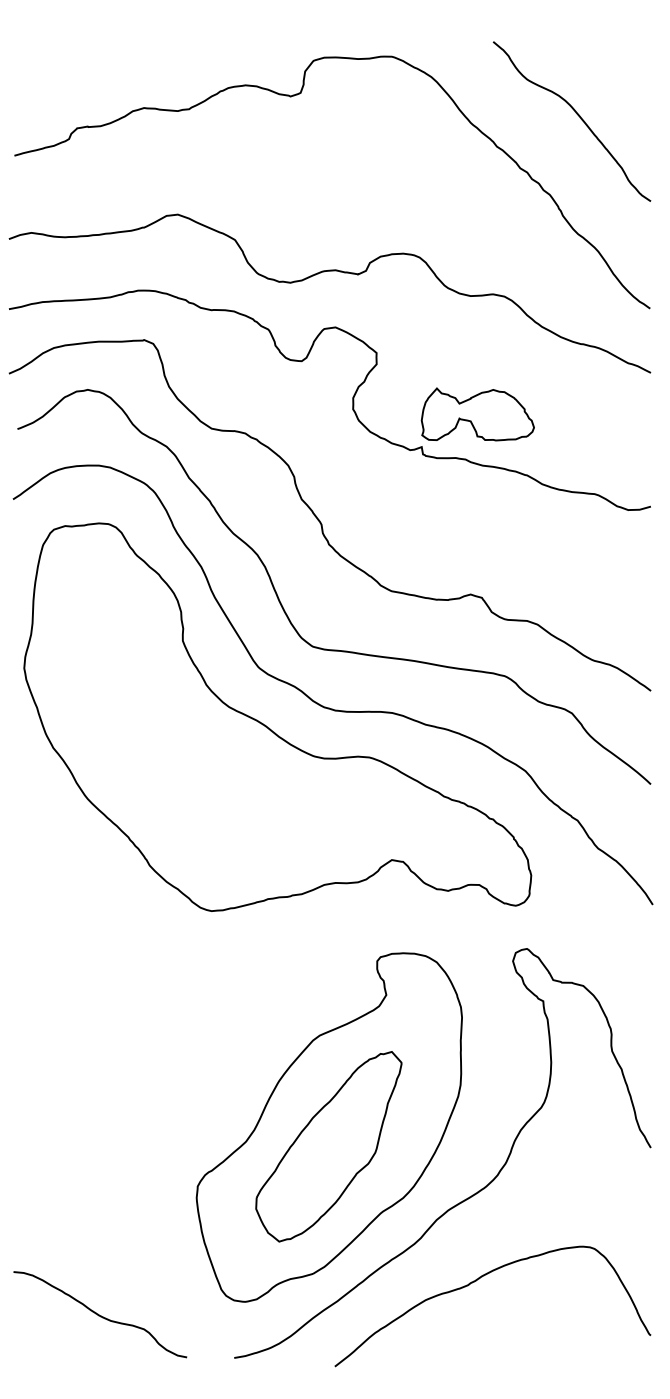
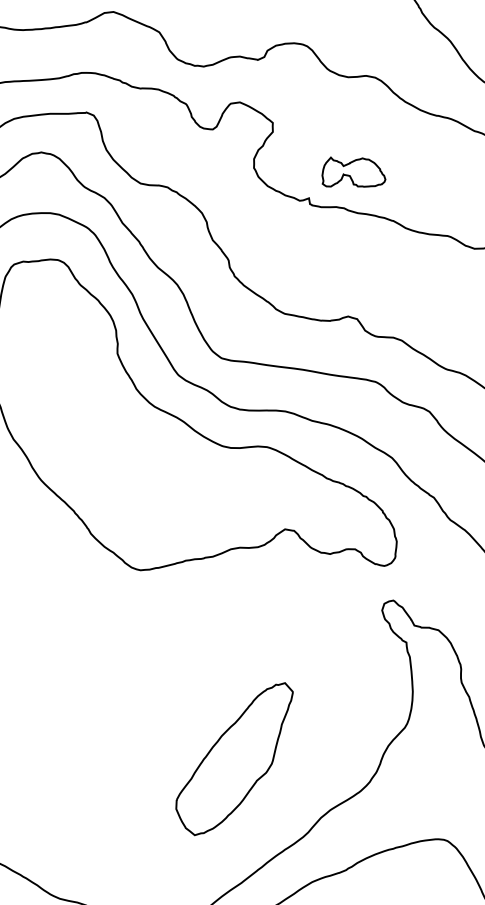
part: (477, 414) -> (353, 172), size x0.7
part: (328, 1127) -> (234, 743), removed

